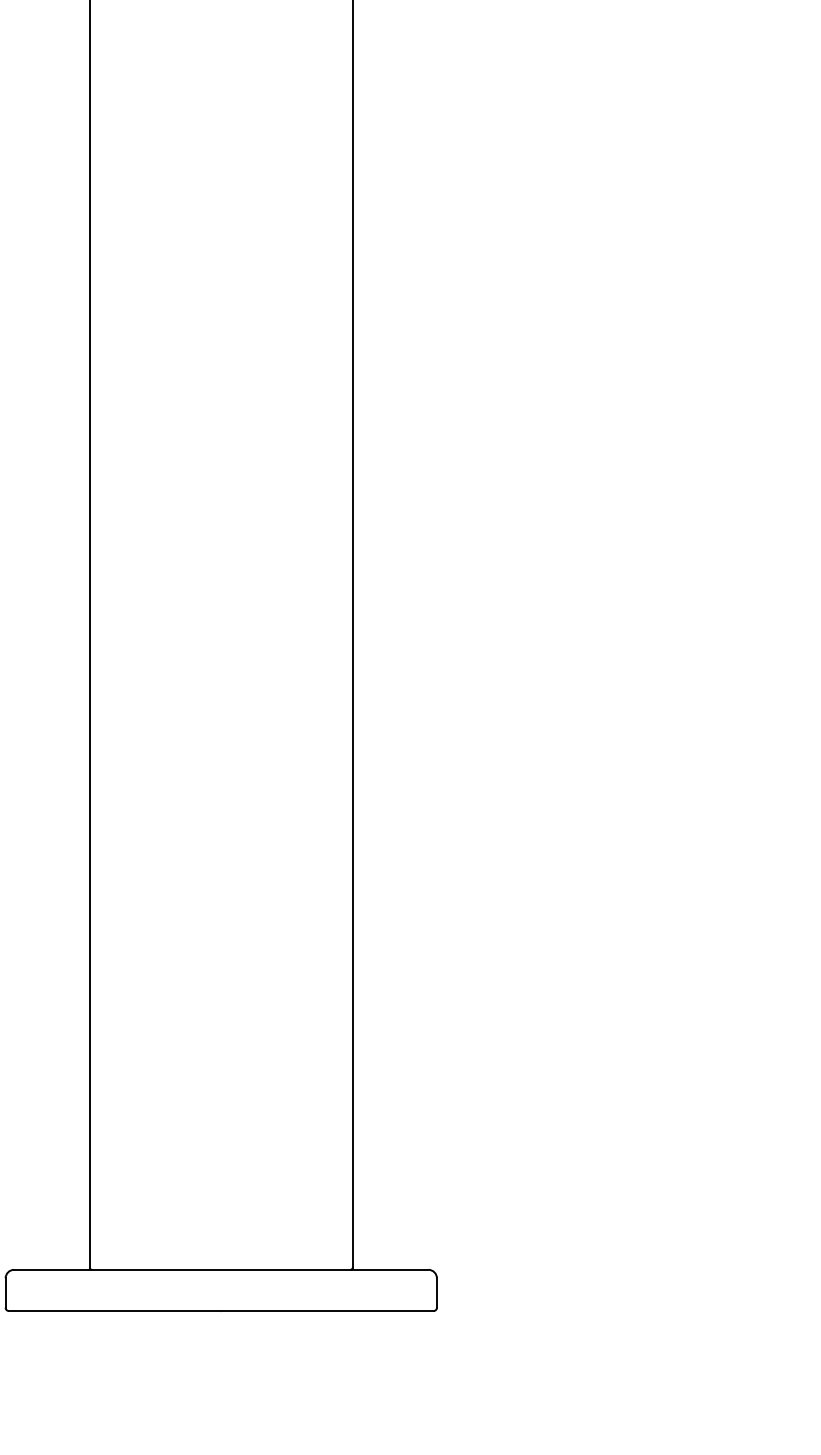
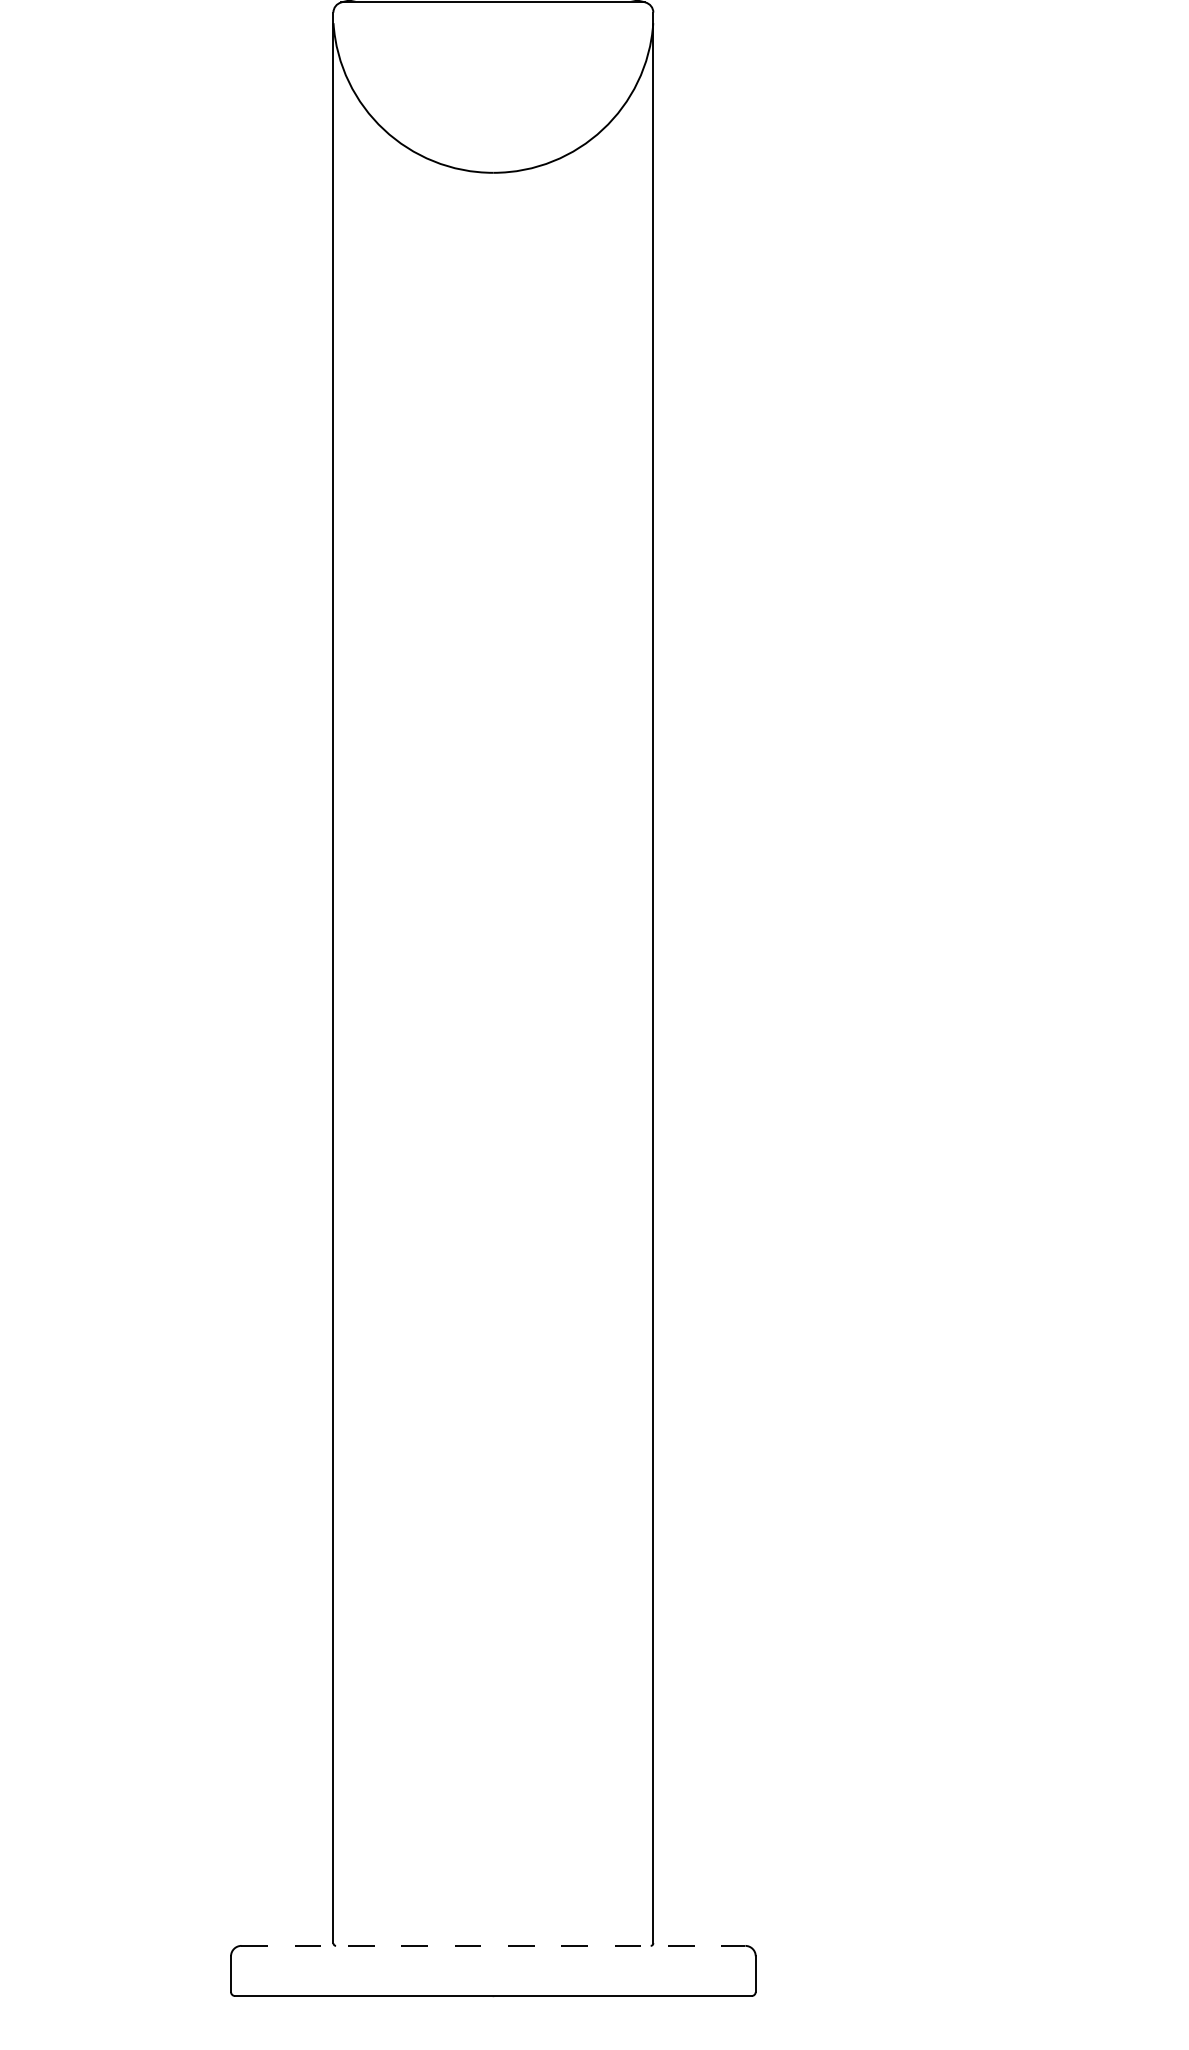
line: (221, 1269) -> (493, 1945), solid -> dashed

